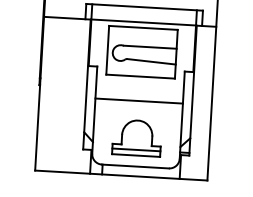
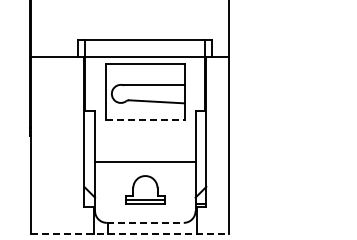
line: (140, 76) -> (145, 119), solid -> dashed
line: (139, 100) -> (145, 161), moved
part: (137, 137) -> (145, 189), size x0.7
line: (135, 166) -> (145, 222), solid -> dashed
line: (121, 175) -> (129, 234), solid -> dashed

